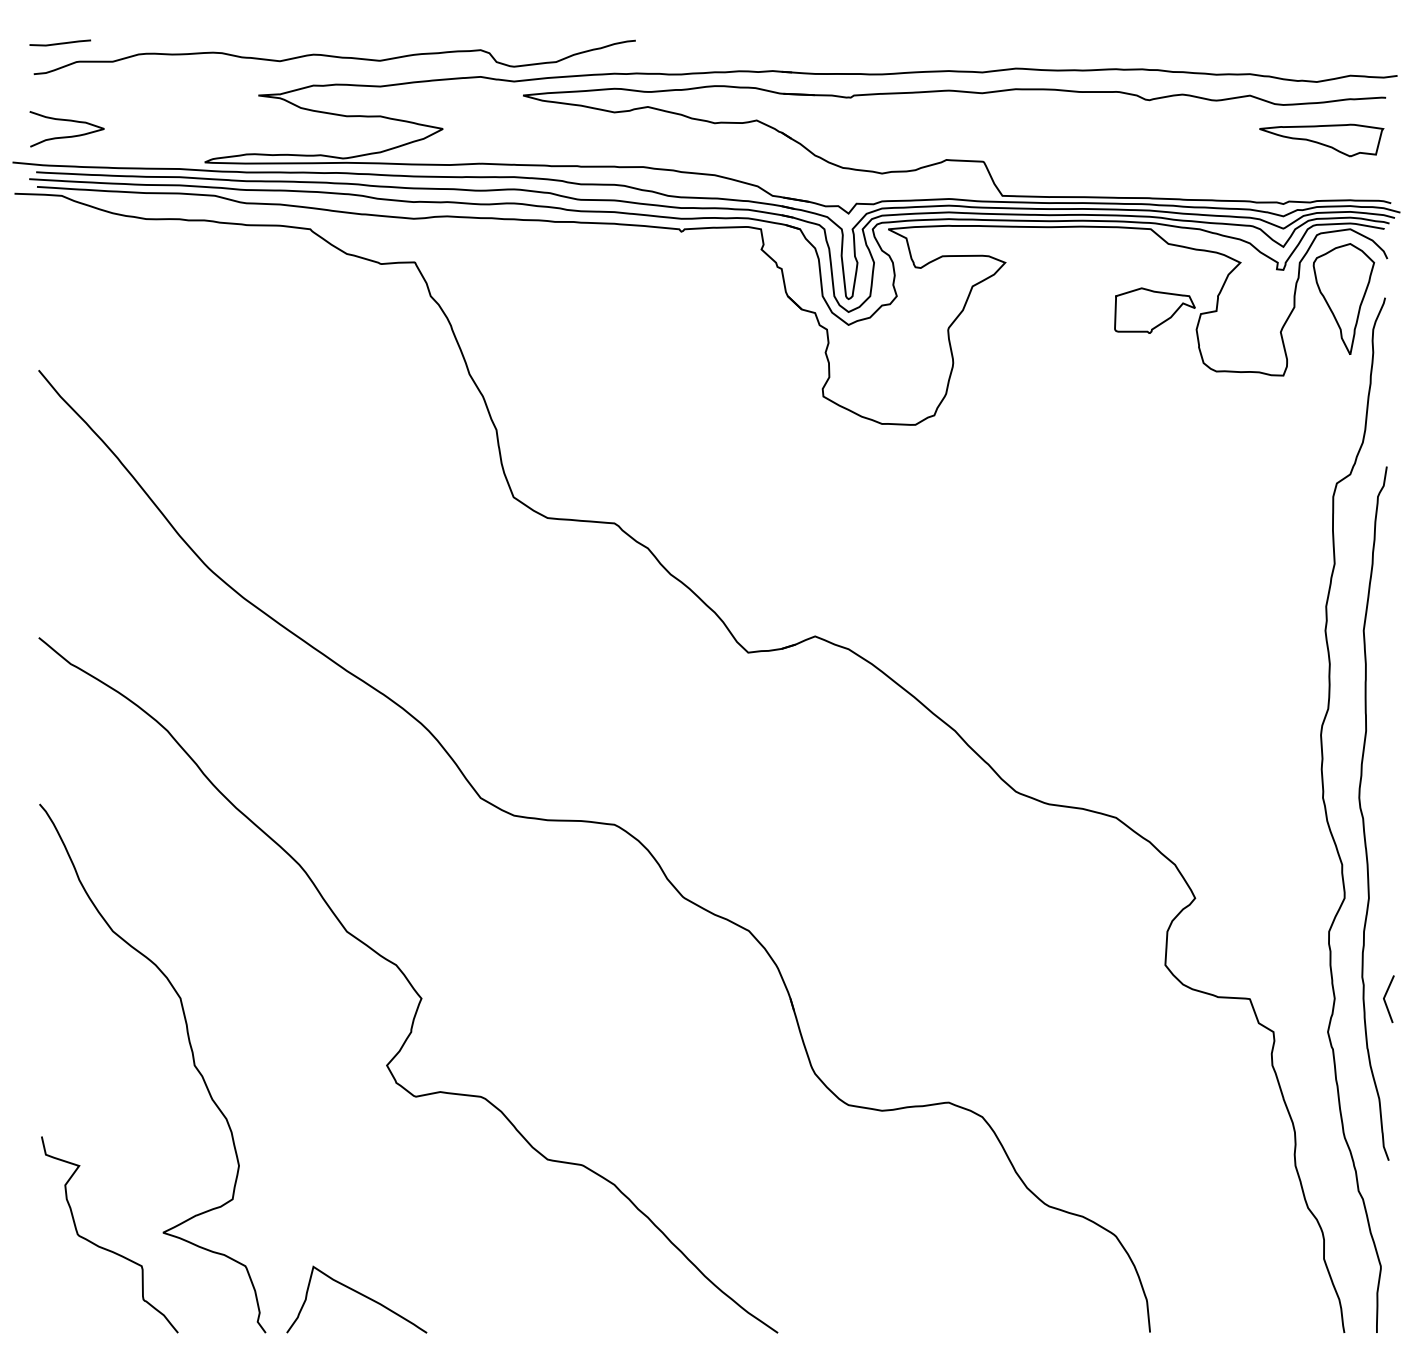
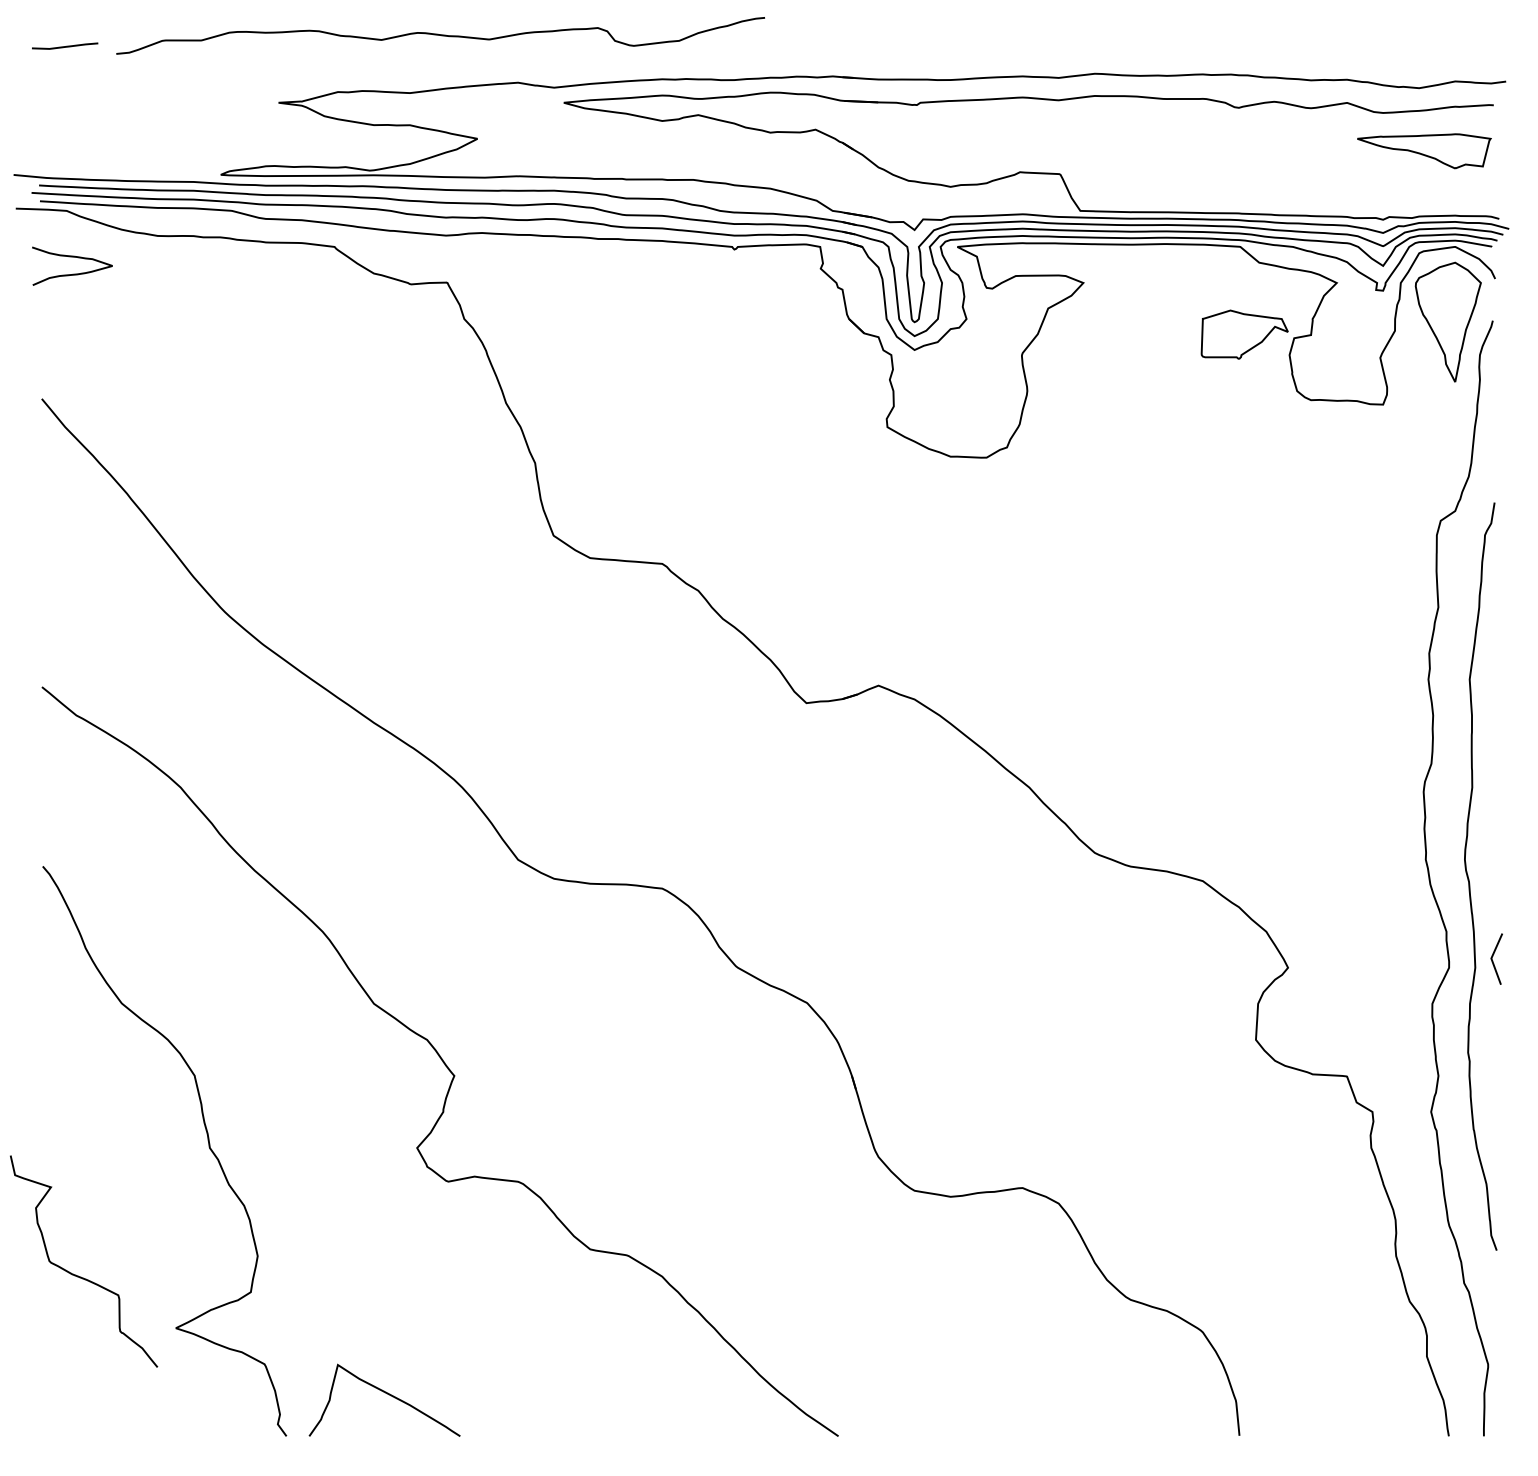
curve: (334, 56) -> (440, 34), moved
curve: (66, 136) -> (71, 274), moved
line: (1385, 999) -> (1493, 959), moved
curve: (104, 1247) -> (78, 1275), moved

